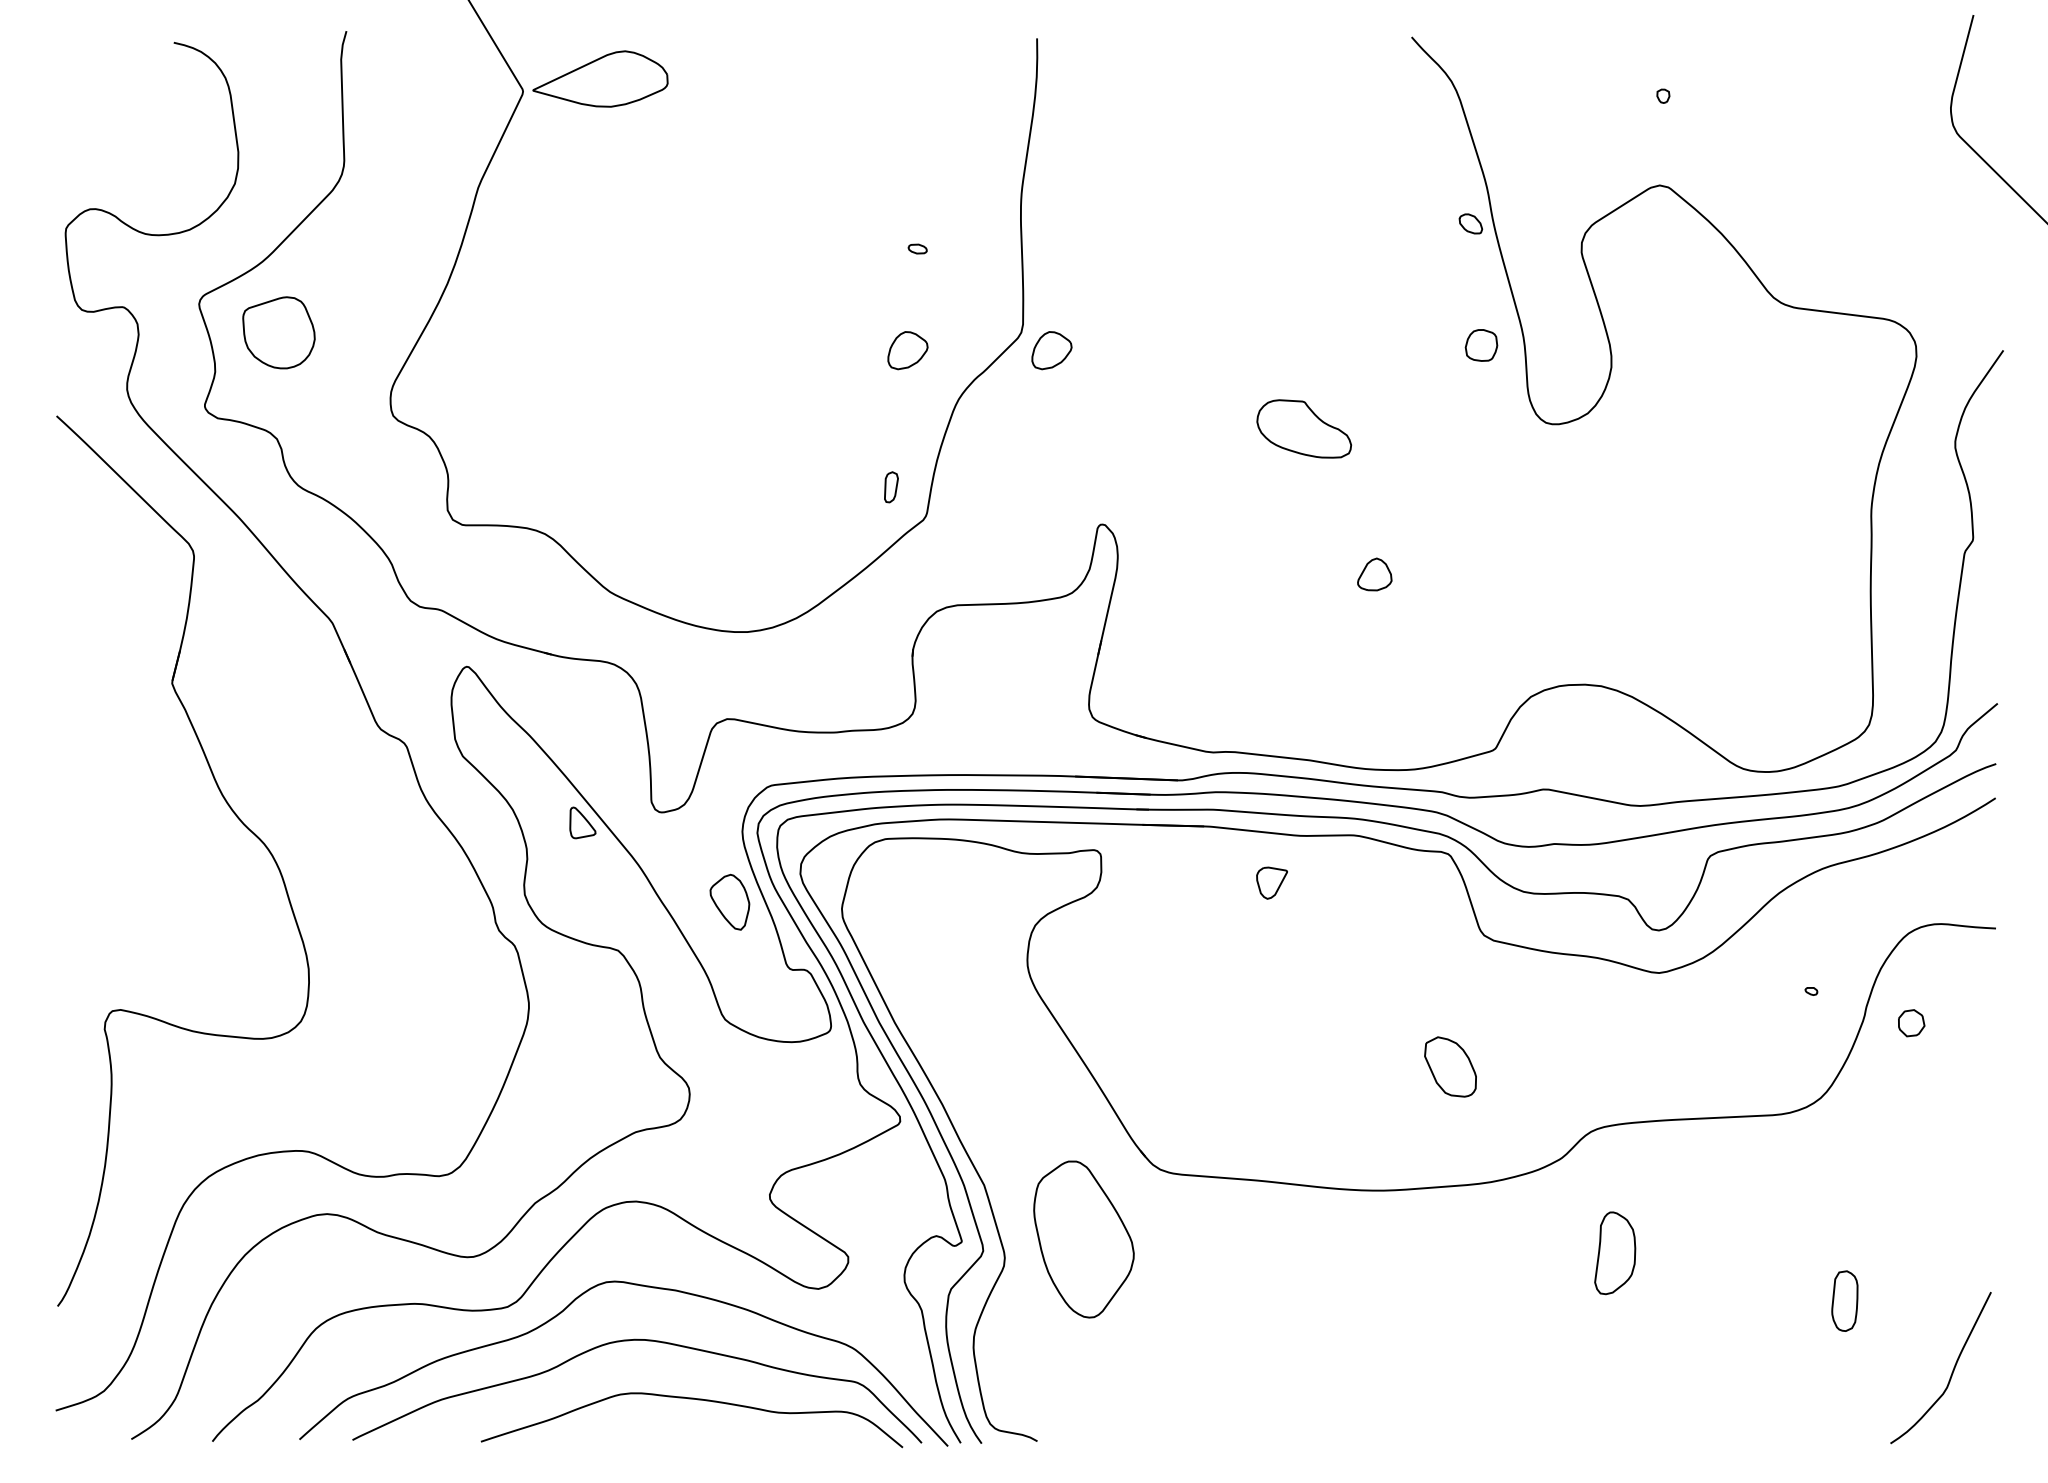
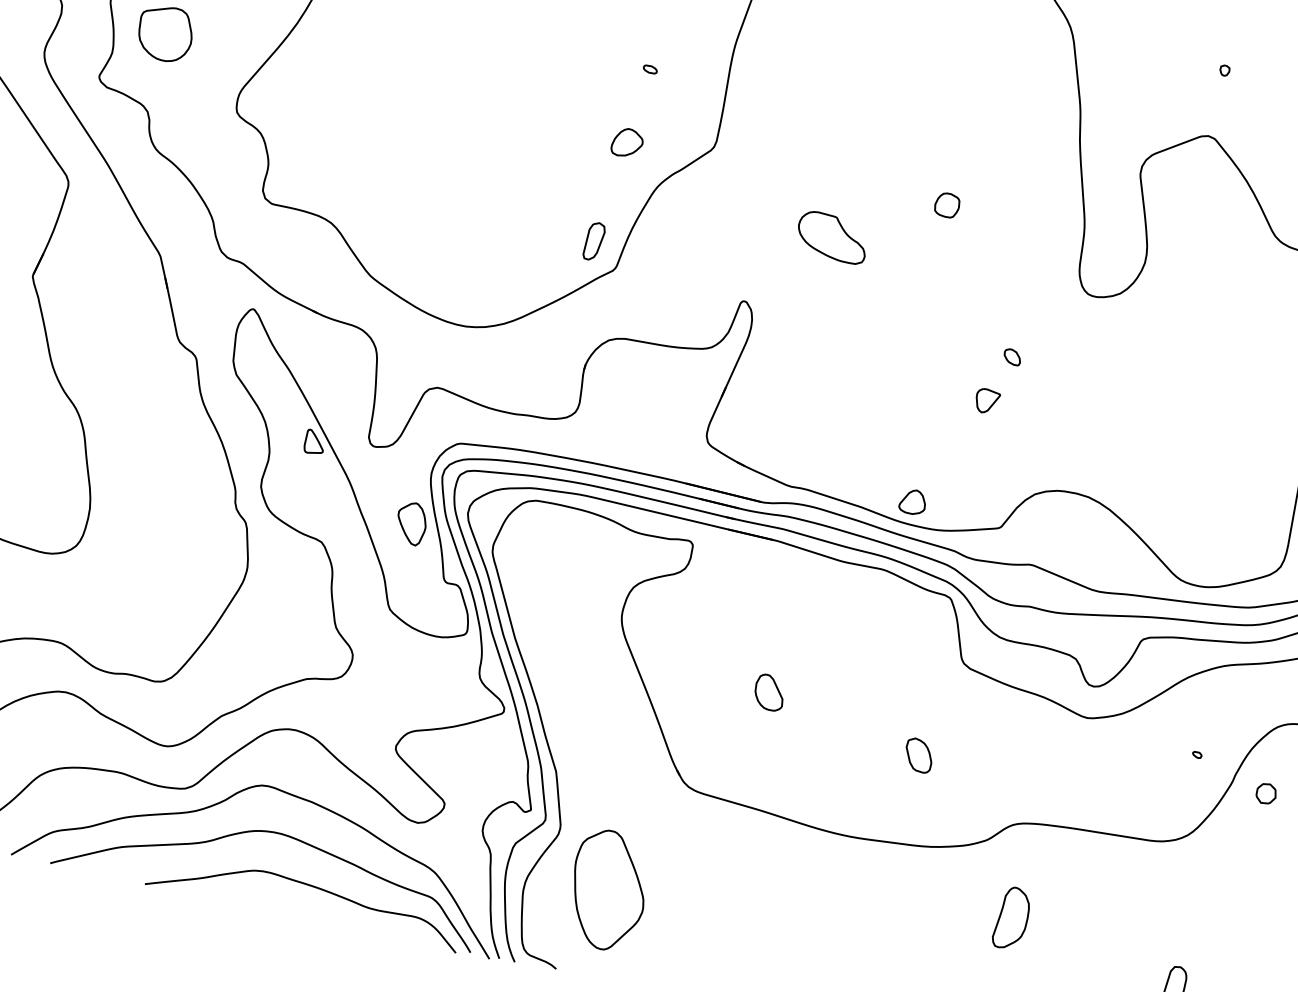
part: (1470, 223) -> (1012, 356), moved
part: (1481, 345) -> (947, 205), moved
part: (1051, 350) -> (733, 164), removed
part: (1304, 428) -> (832, 237), moved
part: (891, 487) -> (594, 241), size x1.67
part: (1374, 574) -> (912, 501), moved
part: (1271, 882) -> (986, 400), moved
part: (1239, 1025) -> (769, 692), added
part: (1450, 1066) -> (918, 755), size x0.71
part: (1083, 1239) -> (608, 890), moved

